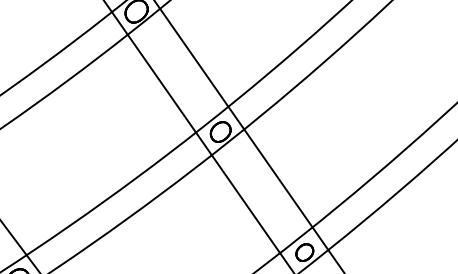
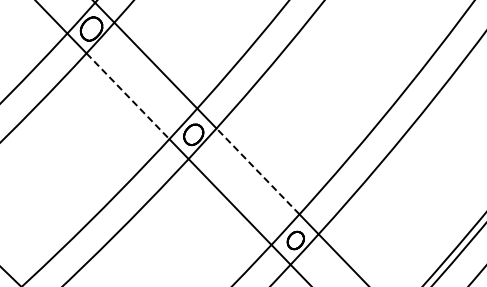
line: (162, 83) -> (128, 96), solid -> dashed
line: (278, 178) -> (258, 171), solid -> dashed

